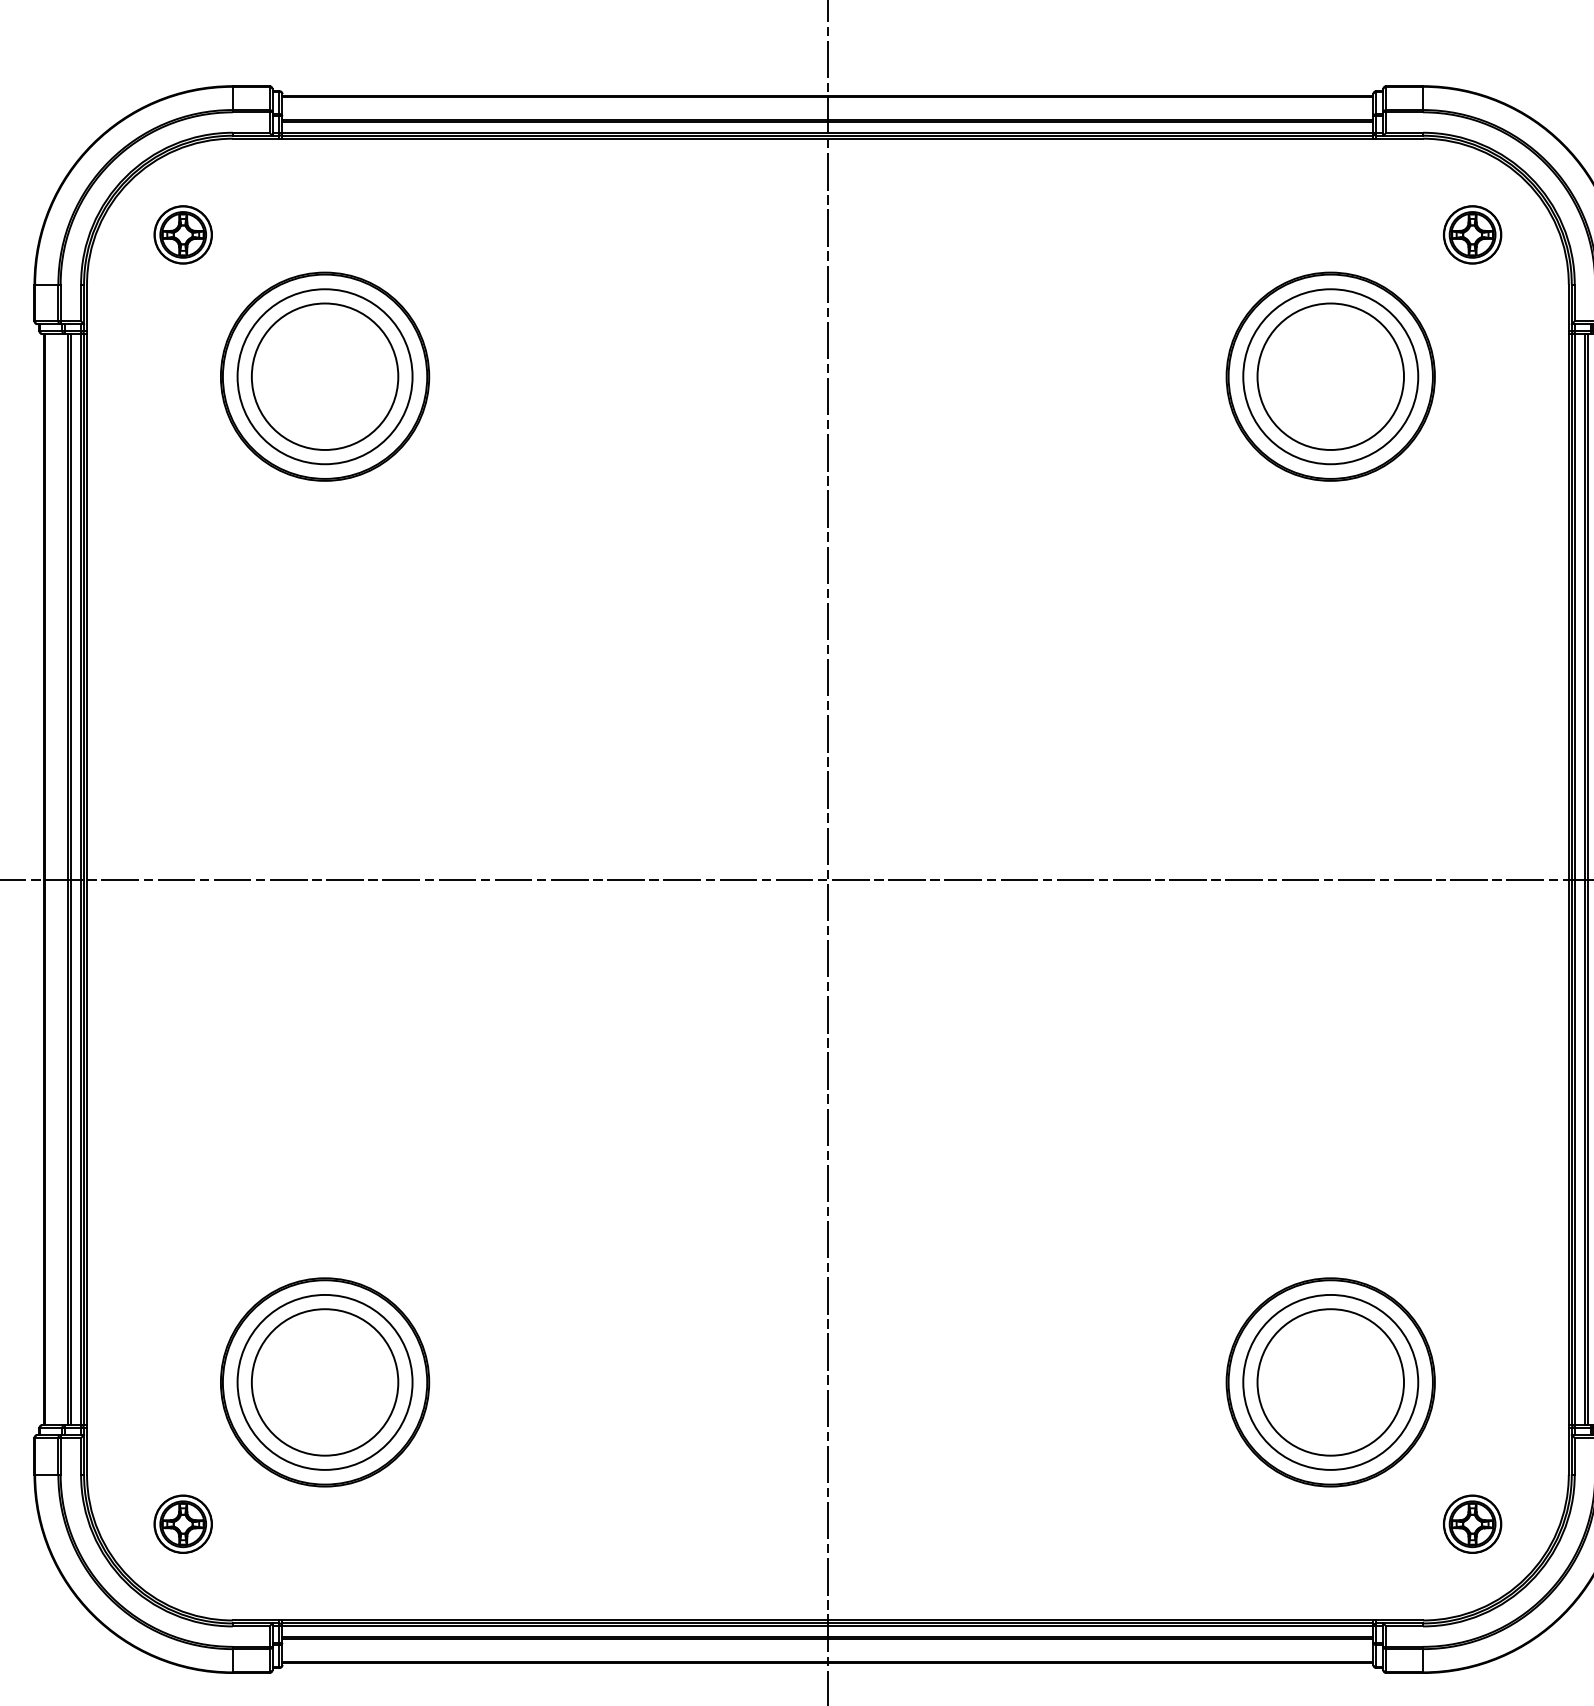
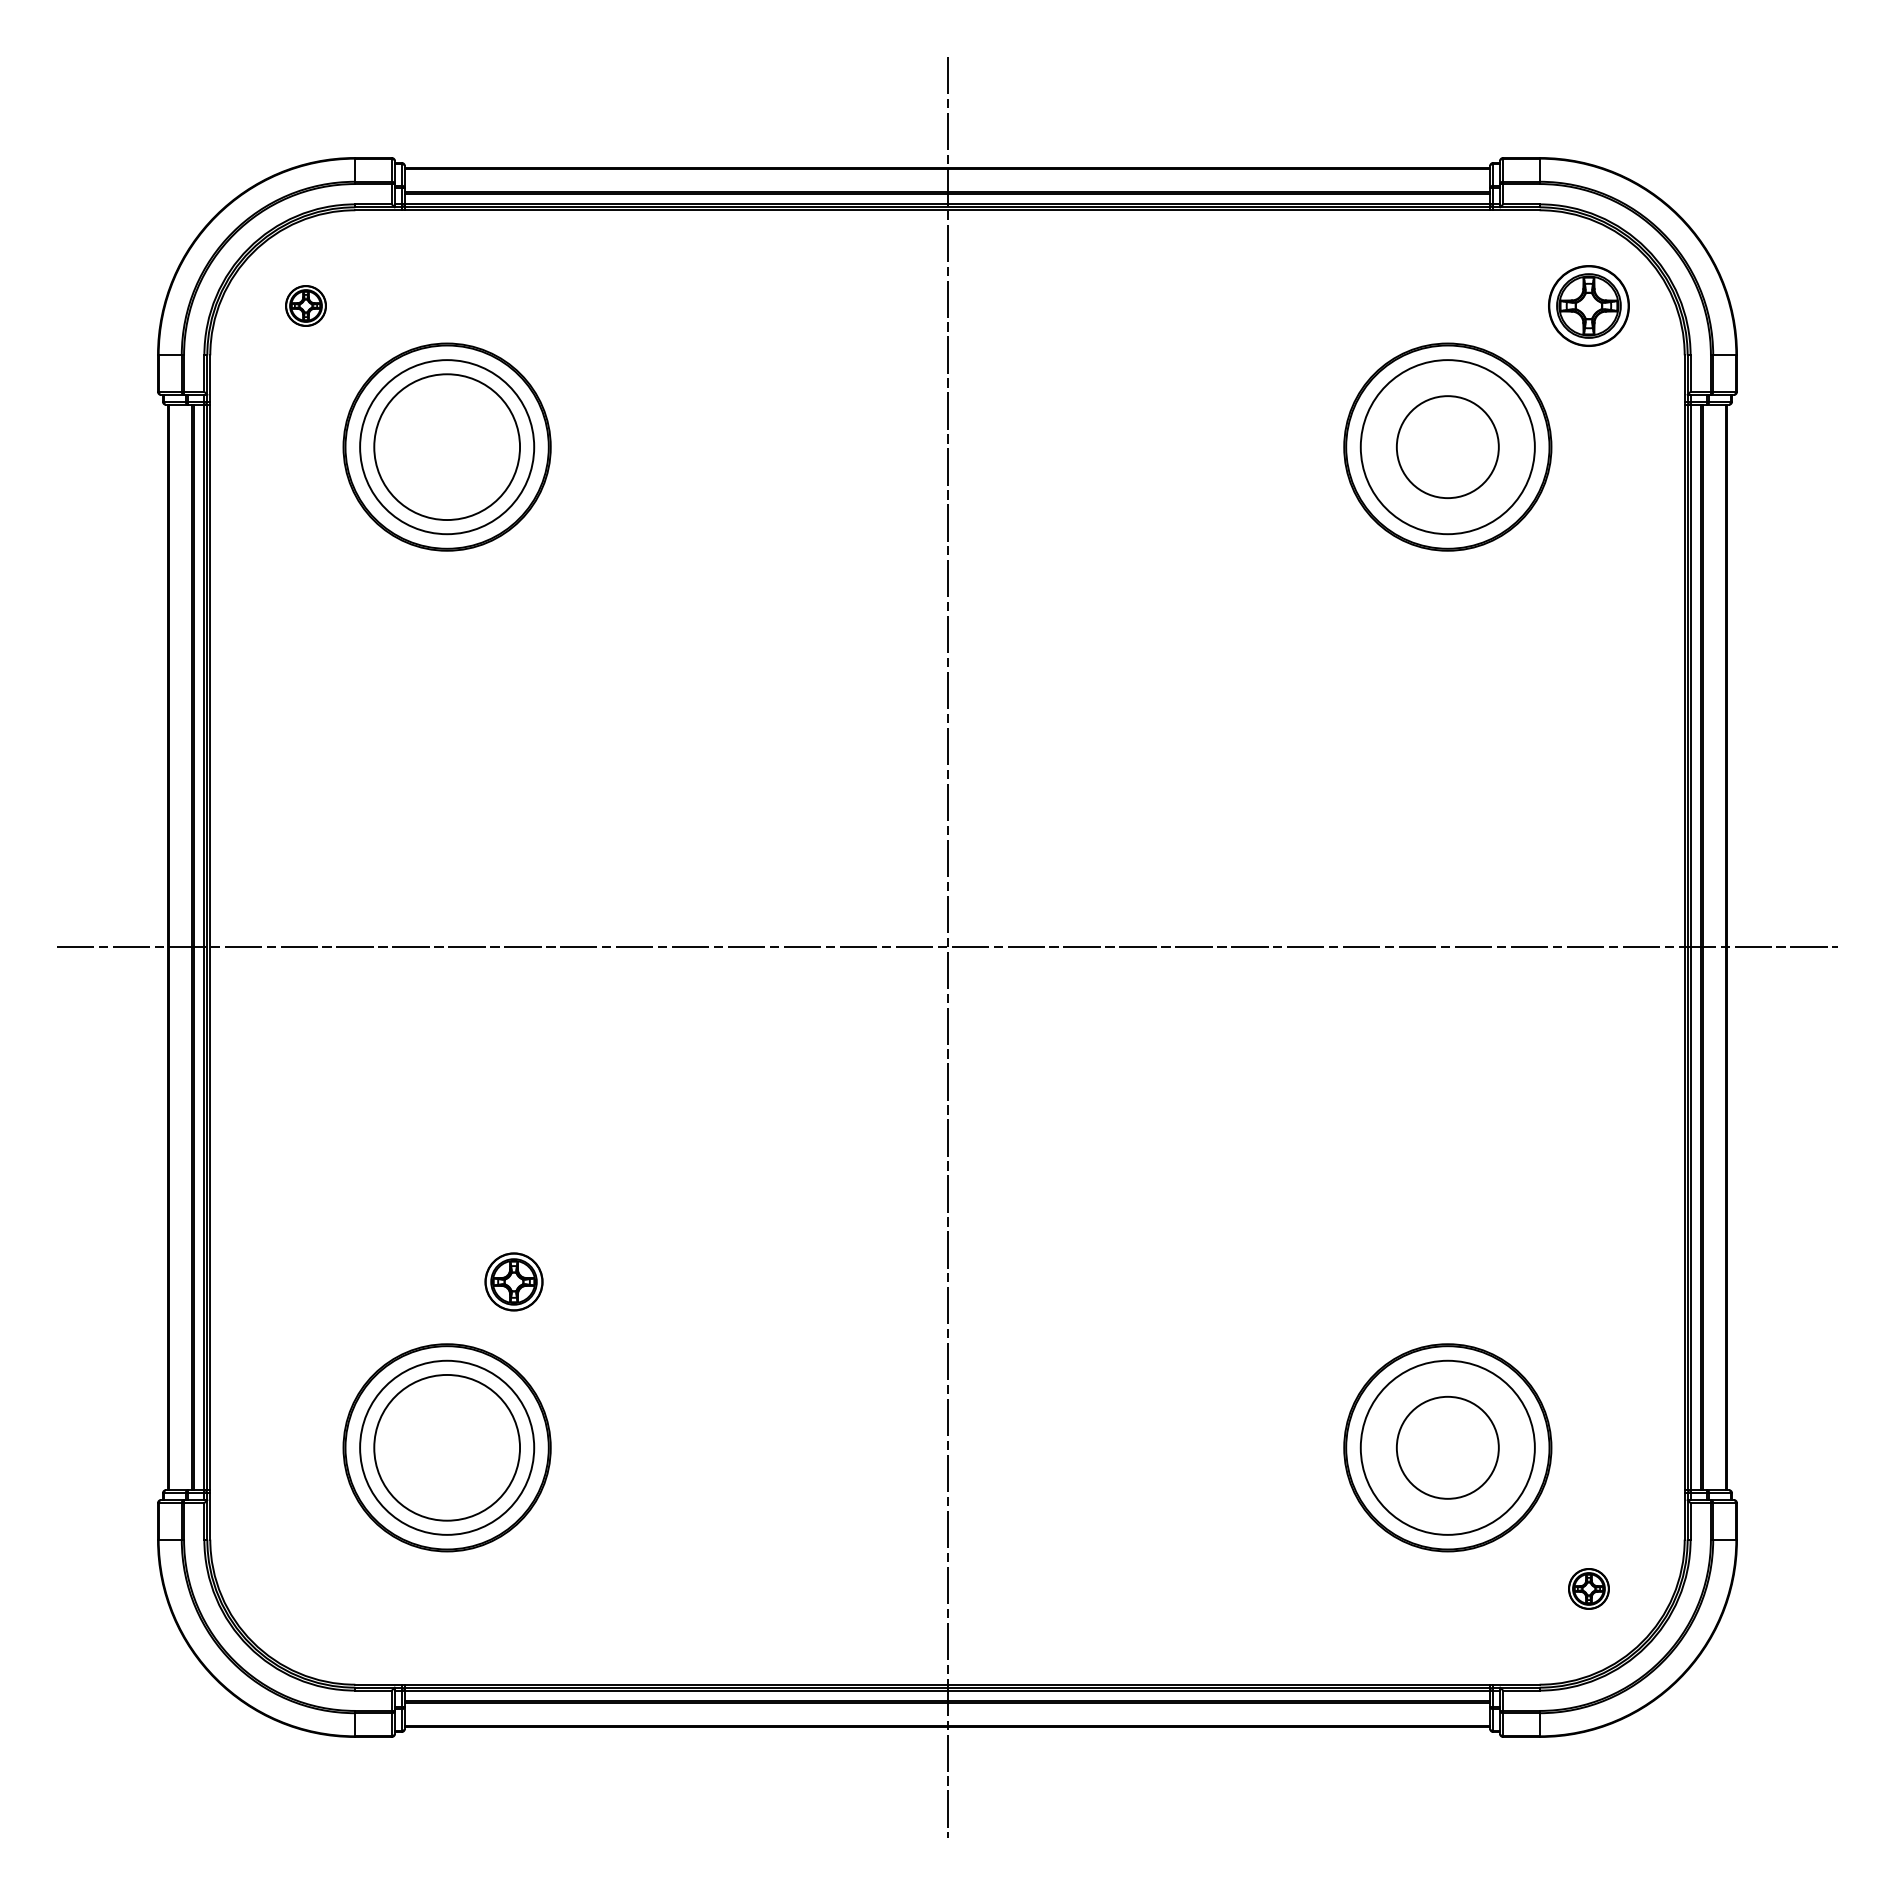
part: (182, 234) -> (305, 305), size x0.7
part: (1472, 234) -> (1588, 305), size x1.4
circle: (1330, 377) -> (1447, 447), size x0.7
circle: (1330, 1382) -> (1447, 1447), size x0.7
part: (182, 1523) -> (513, 1281), moved
part: (1472, 1523) -> (1588, 1588), size x0.7

